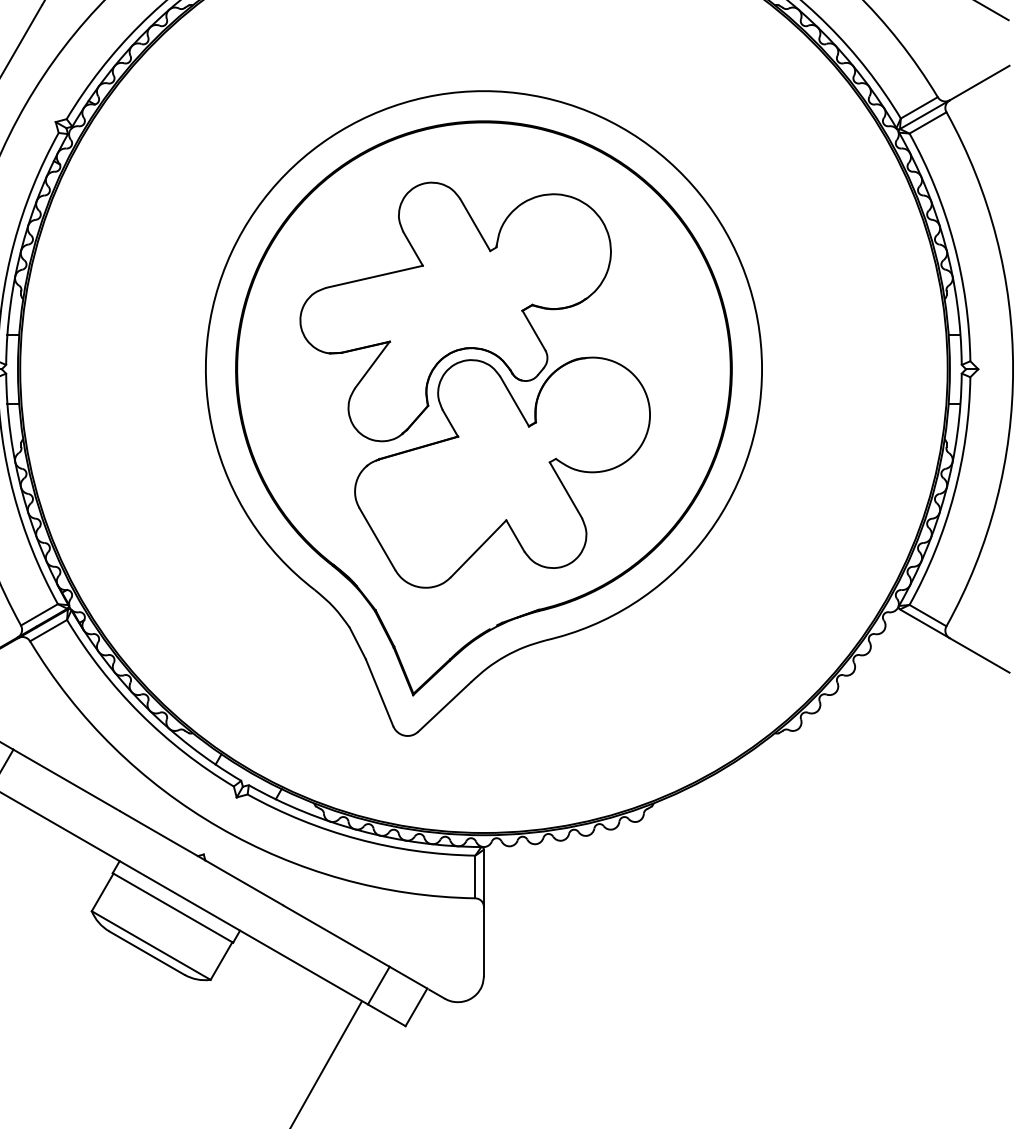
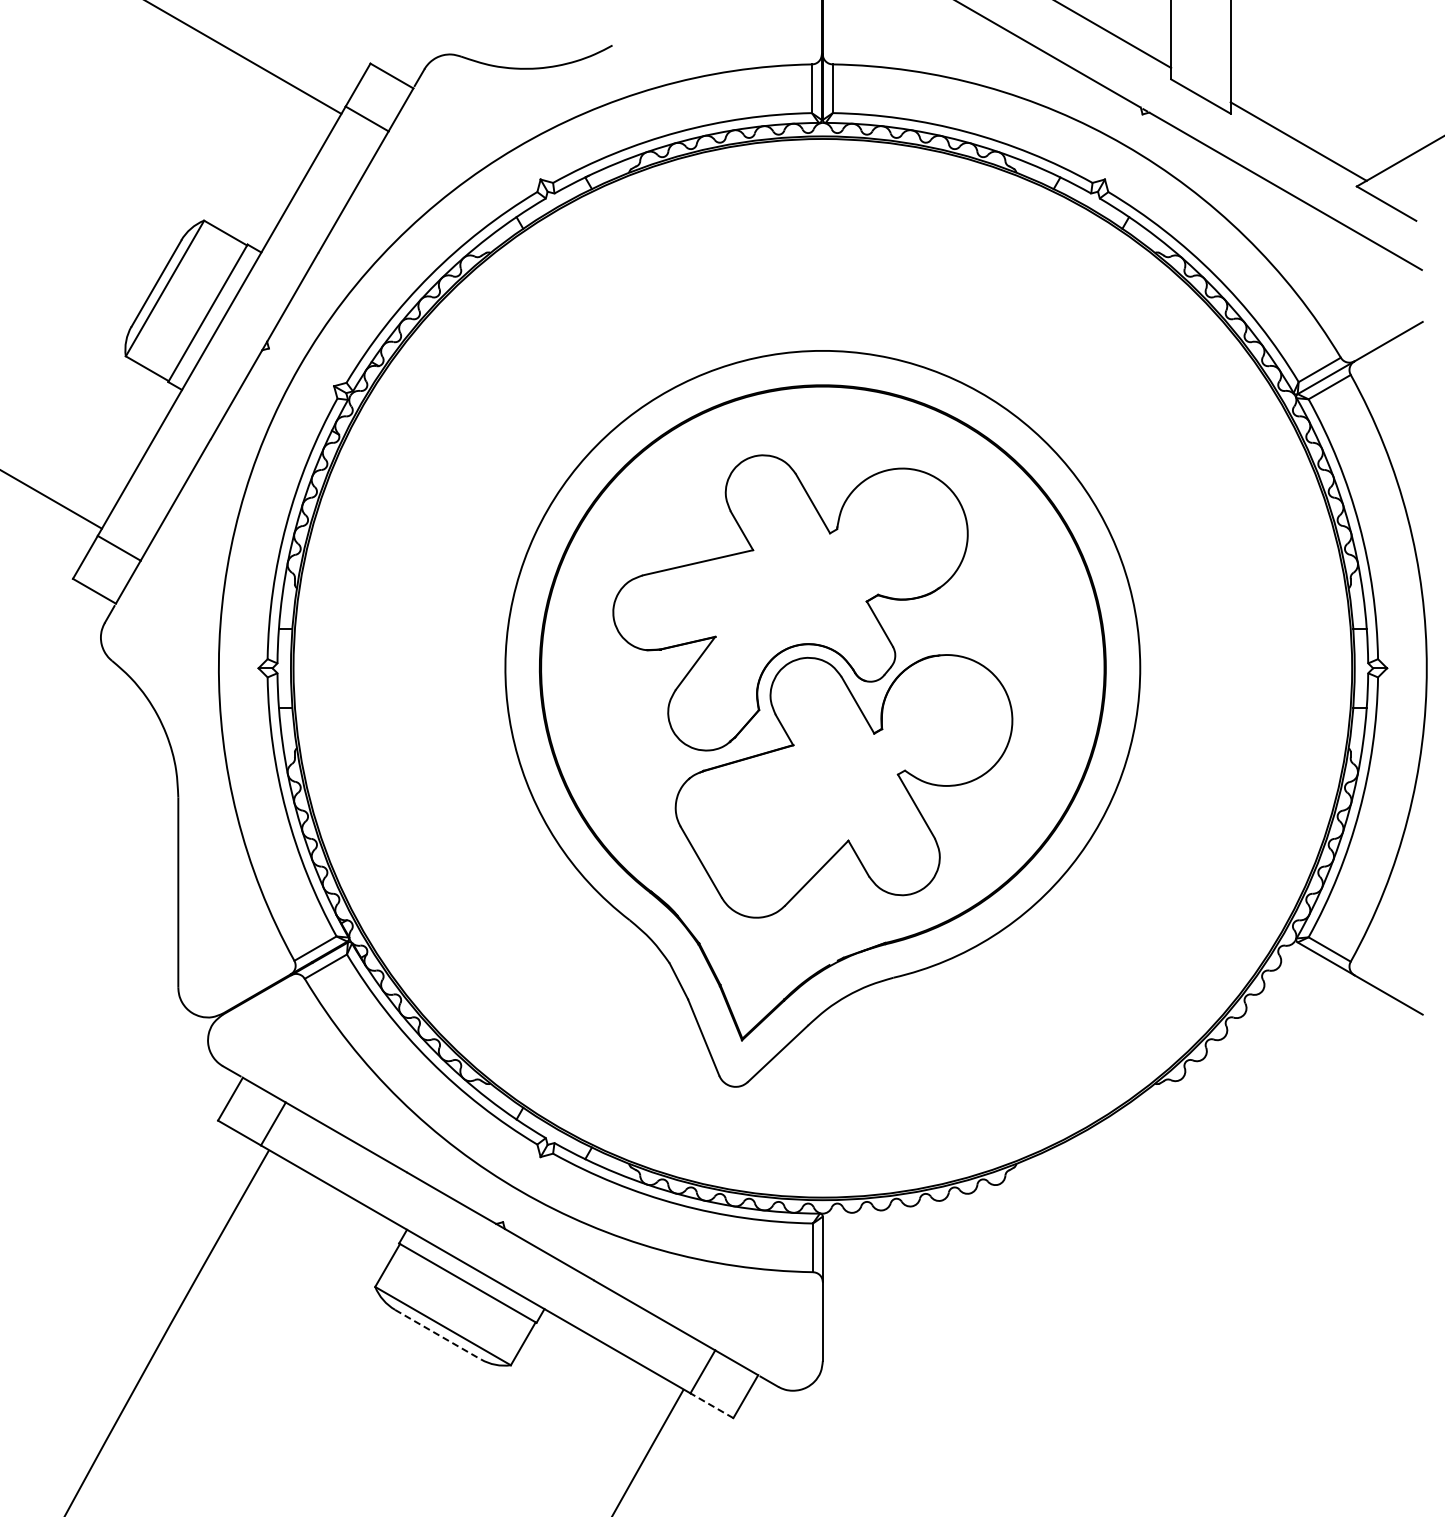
line: (147, 952) -> (438, 1334), solid -> dashed
line: (386, 1015) -> (711, 1405), solid -> dashed

